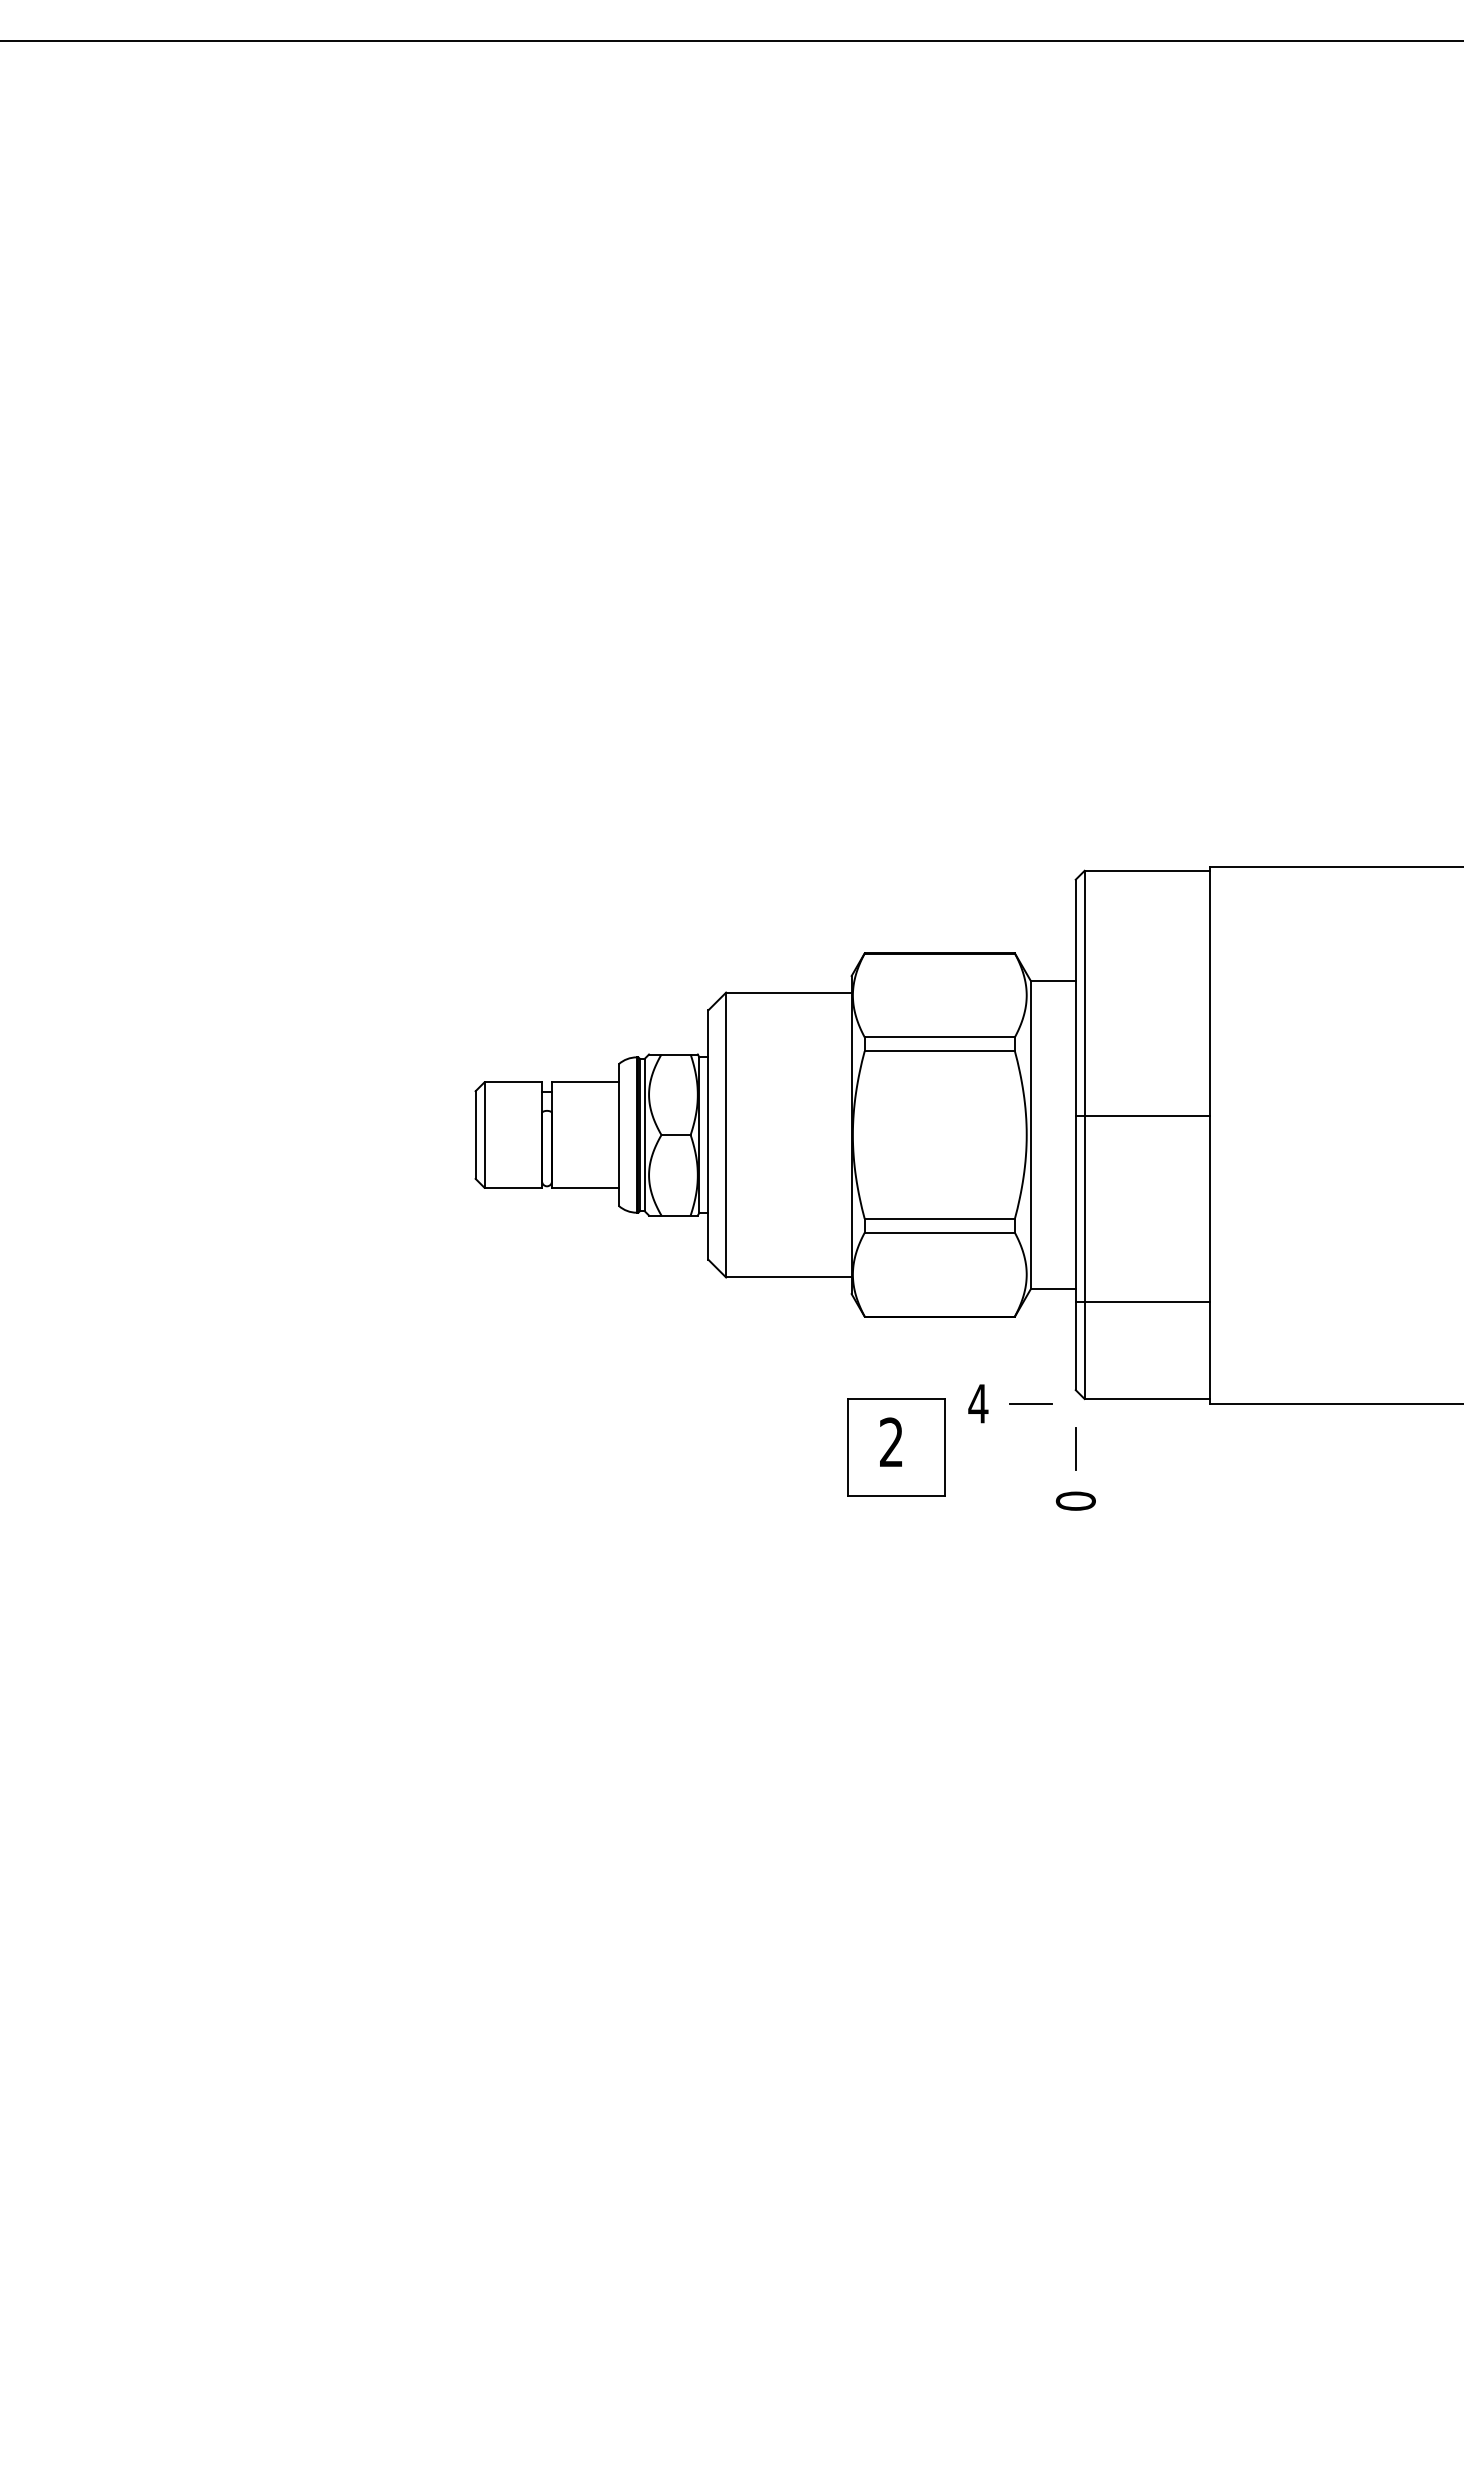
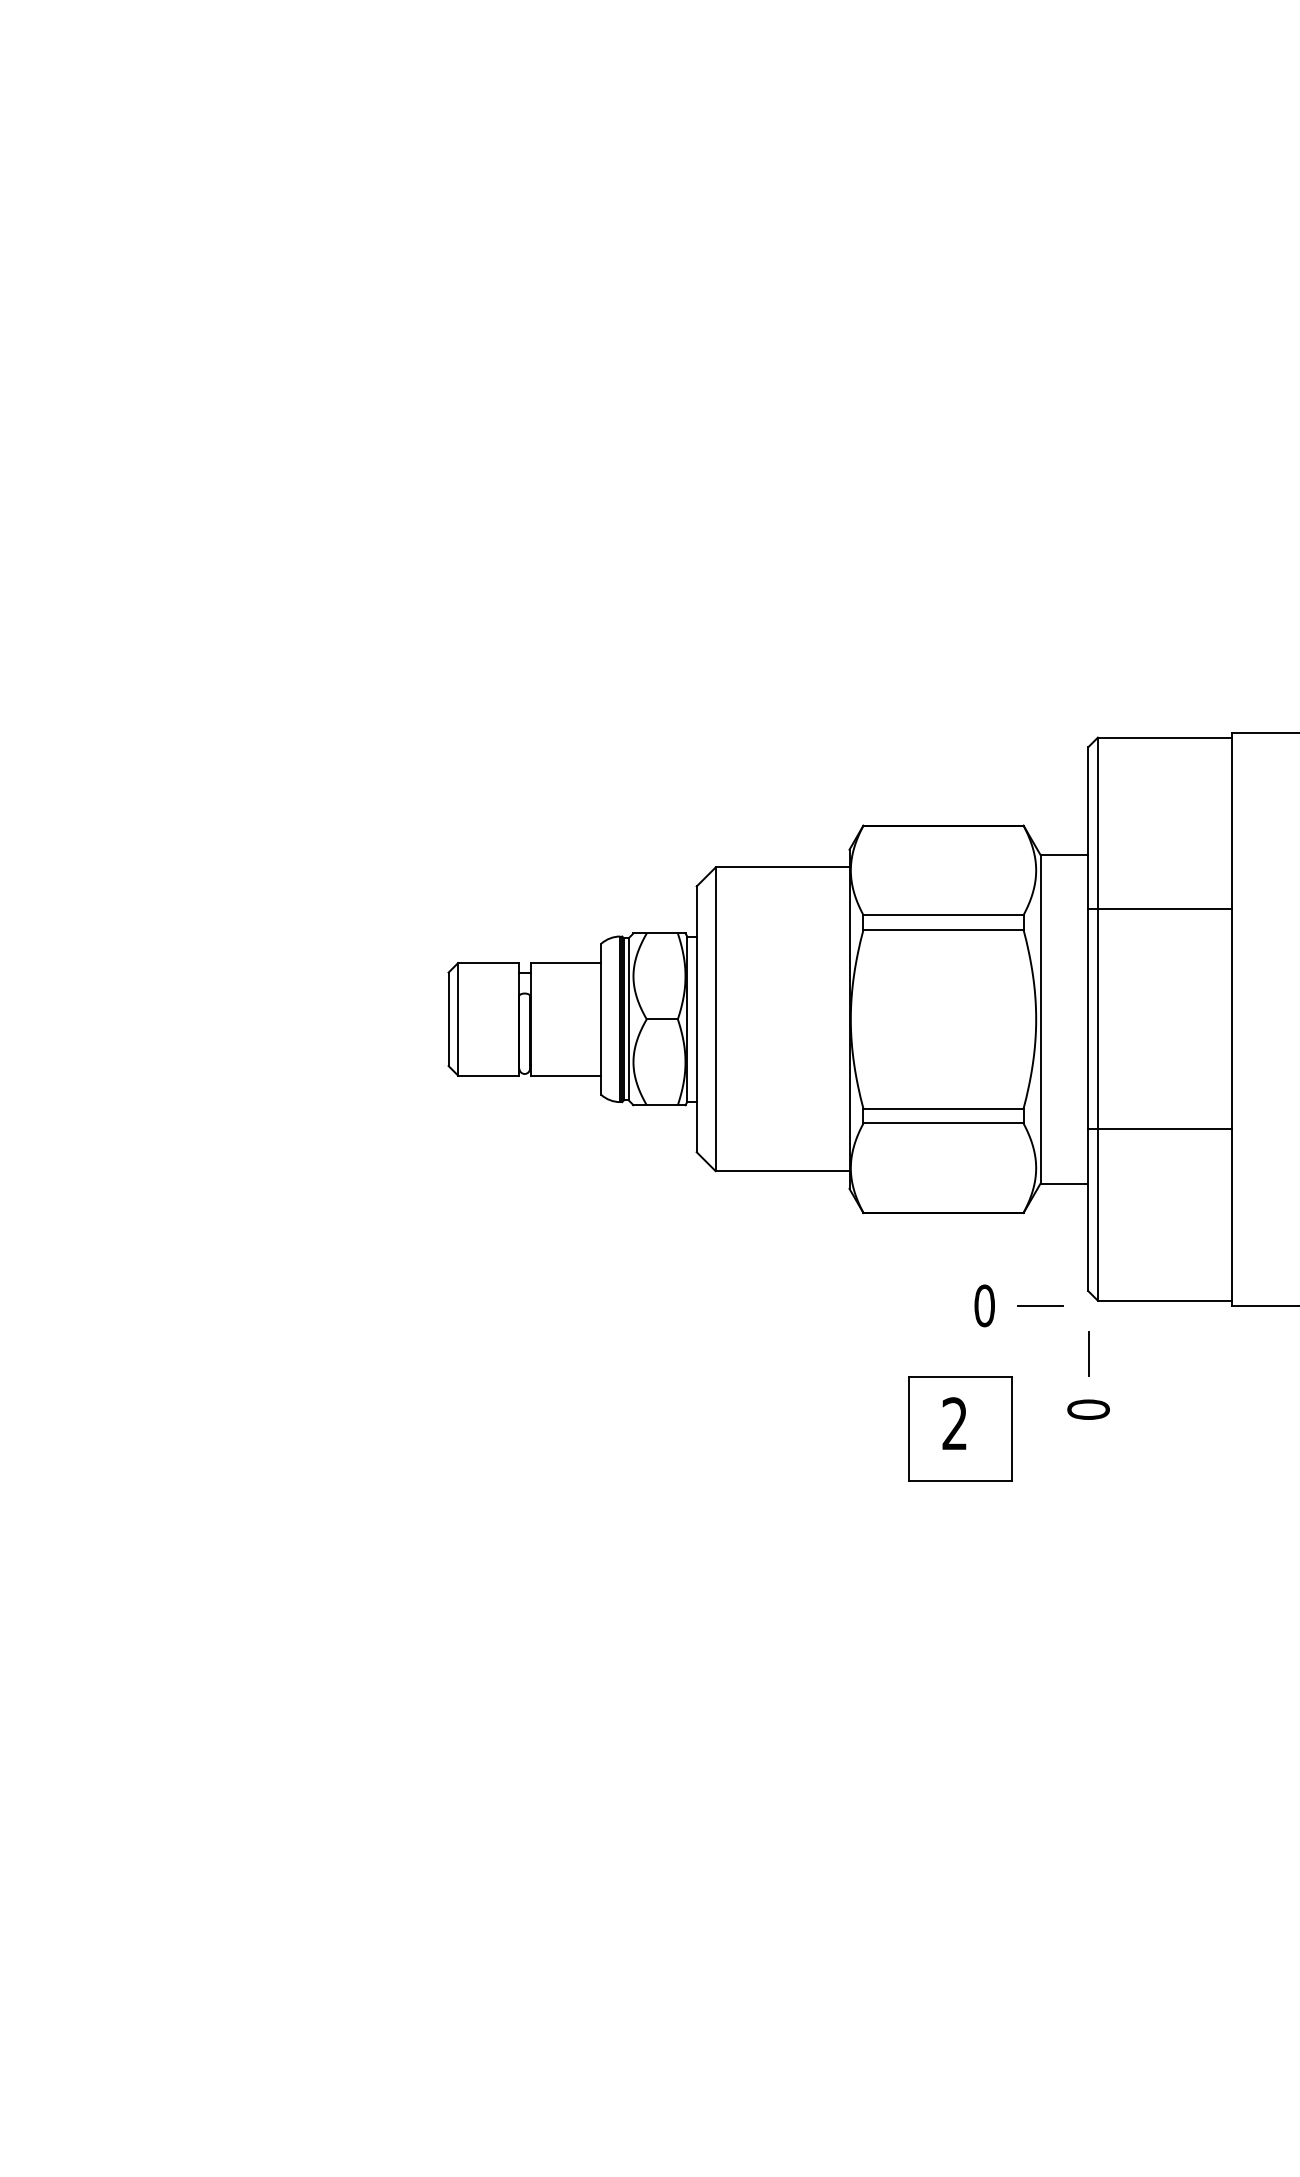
line: (1142, 1115) -> (1159, 908), moved
line: (1142, 1301) -> (1159, 1128), moved
text: (978, 1403) -> (984, 1305), 4 -> 0
part: (896, 1447) -> (960, 1429), moved

